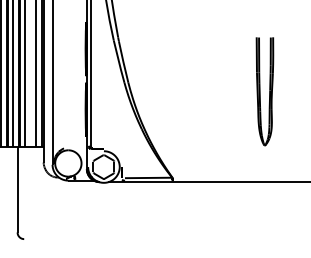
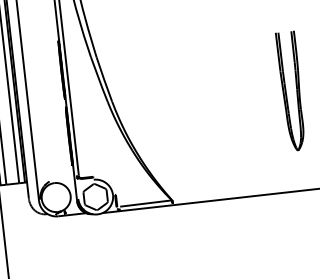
part: (264, 91) -> (291, 91), moved

